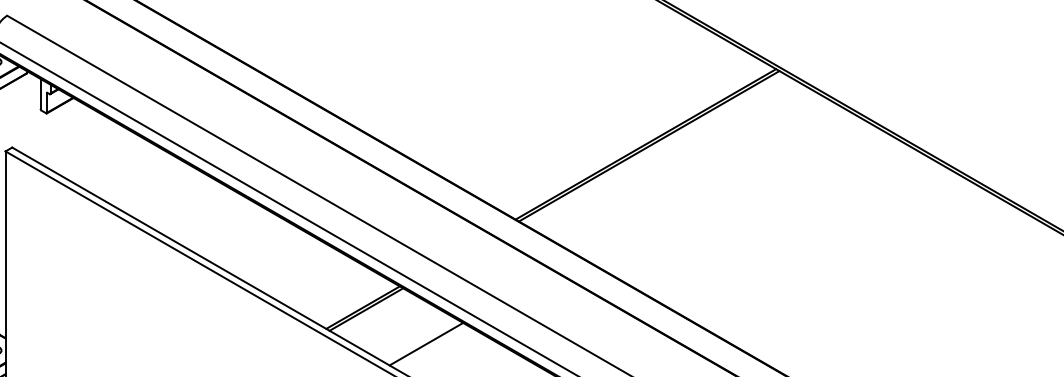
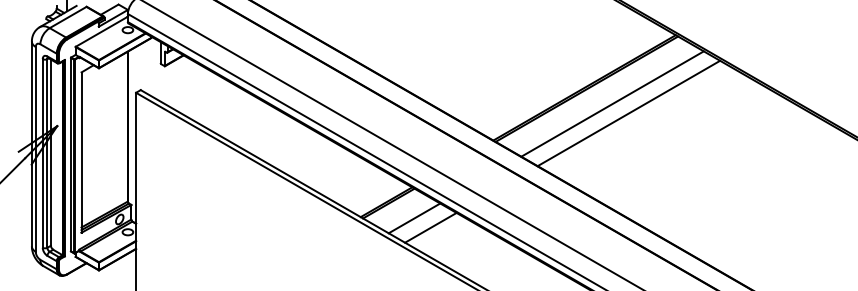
line: (685, 166) -> (612, 103), added
line: (708, 180) -> (628, 113), added
line: (403, 330) -> (414, 218), added

